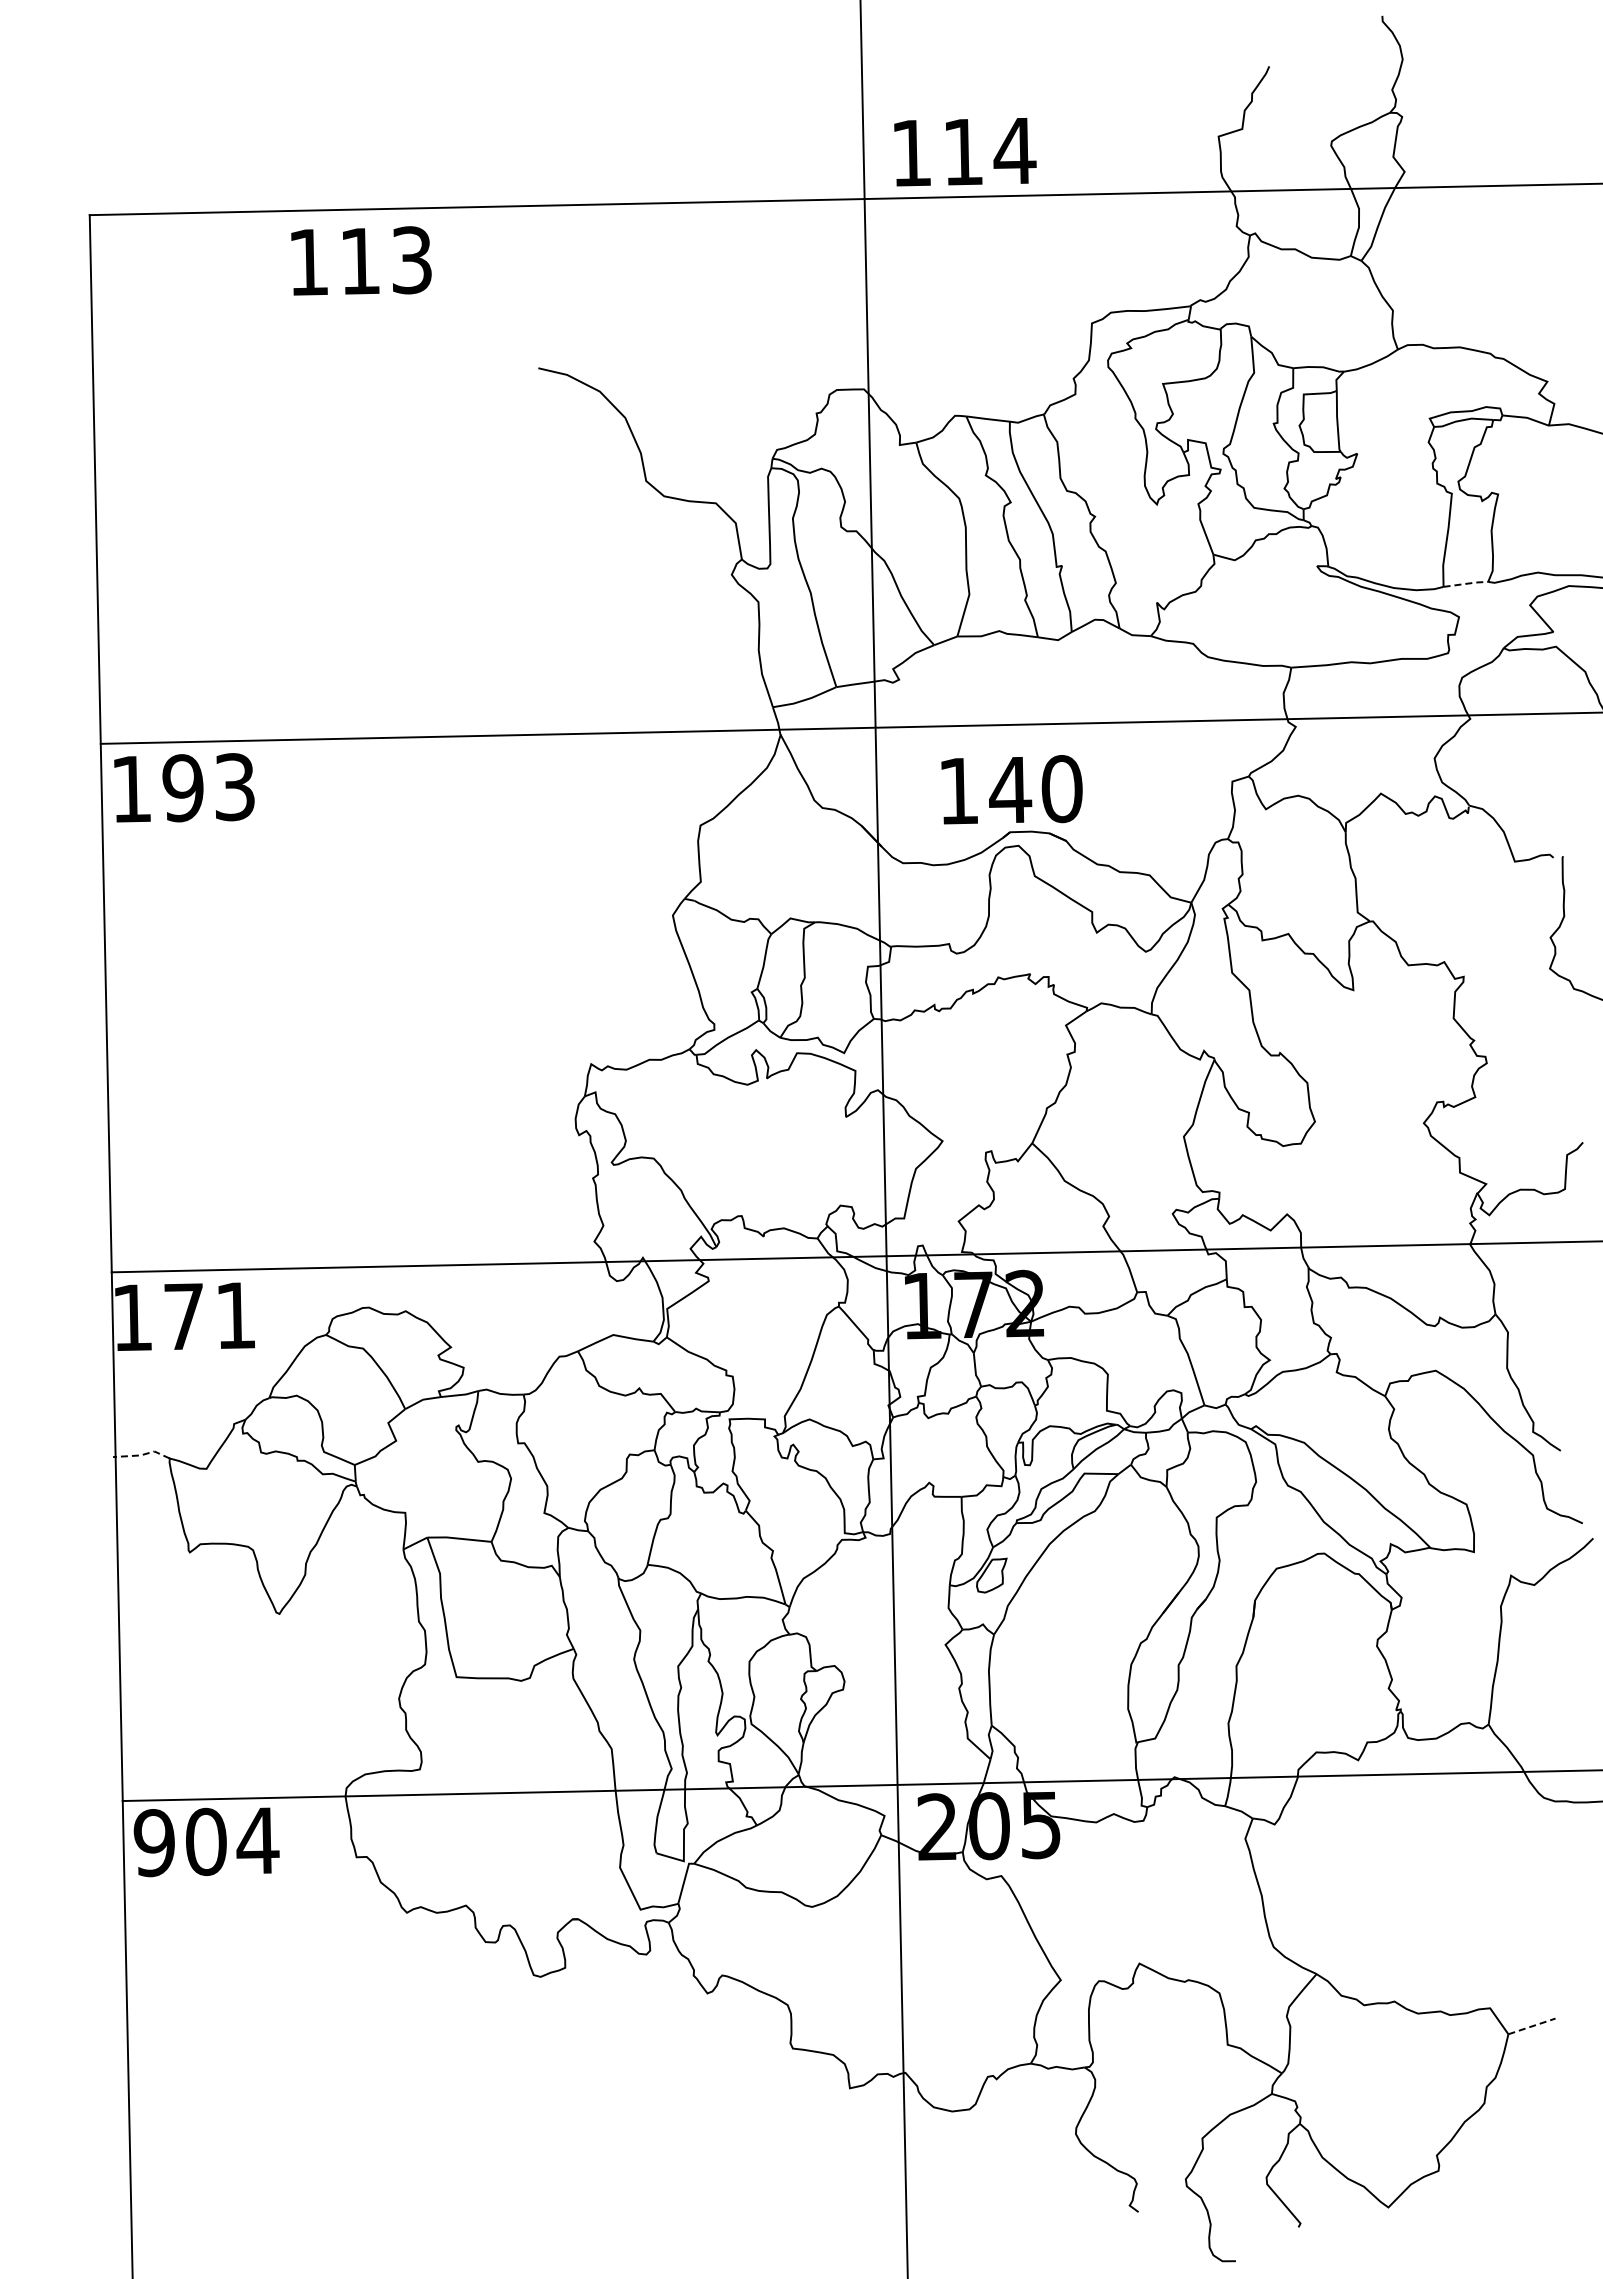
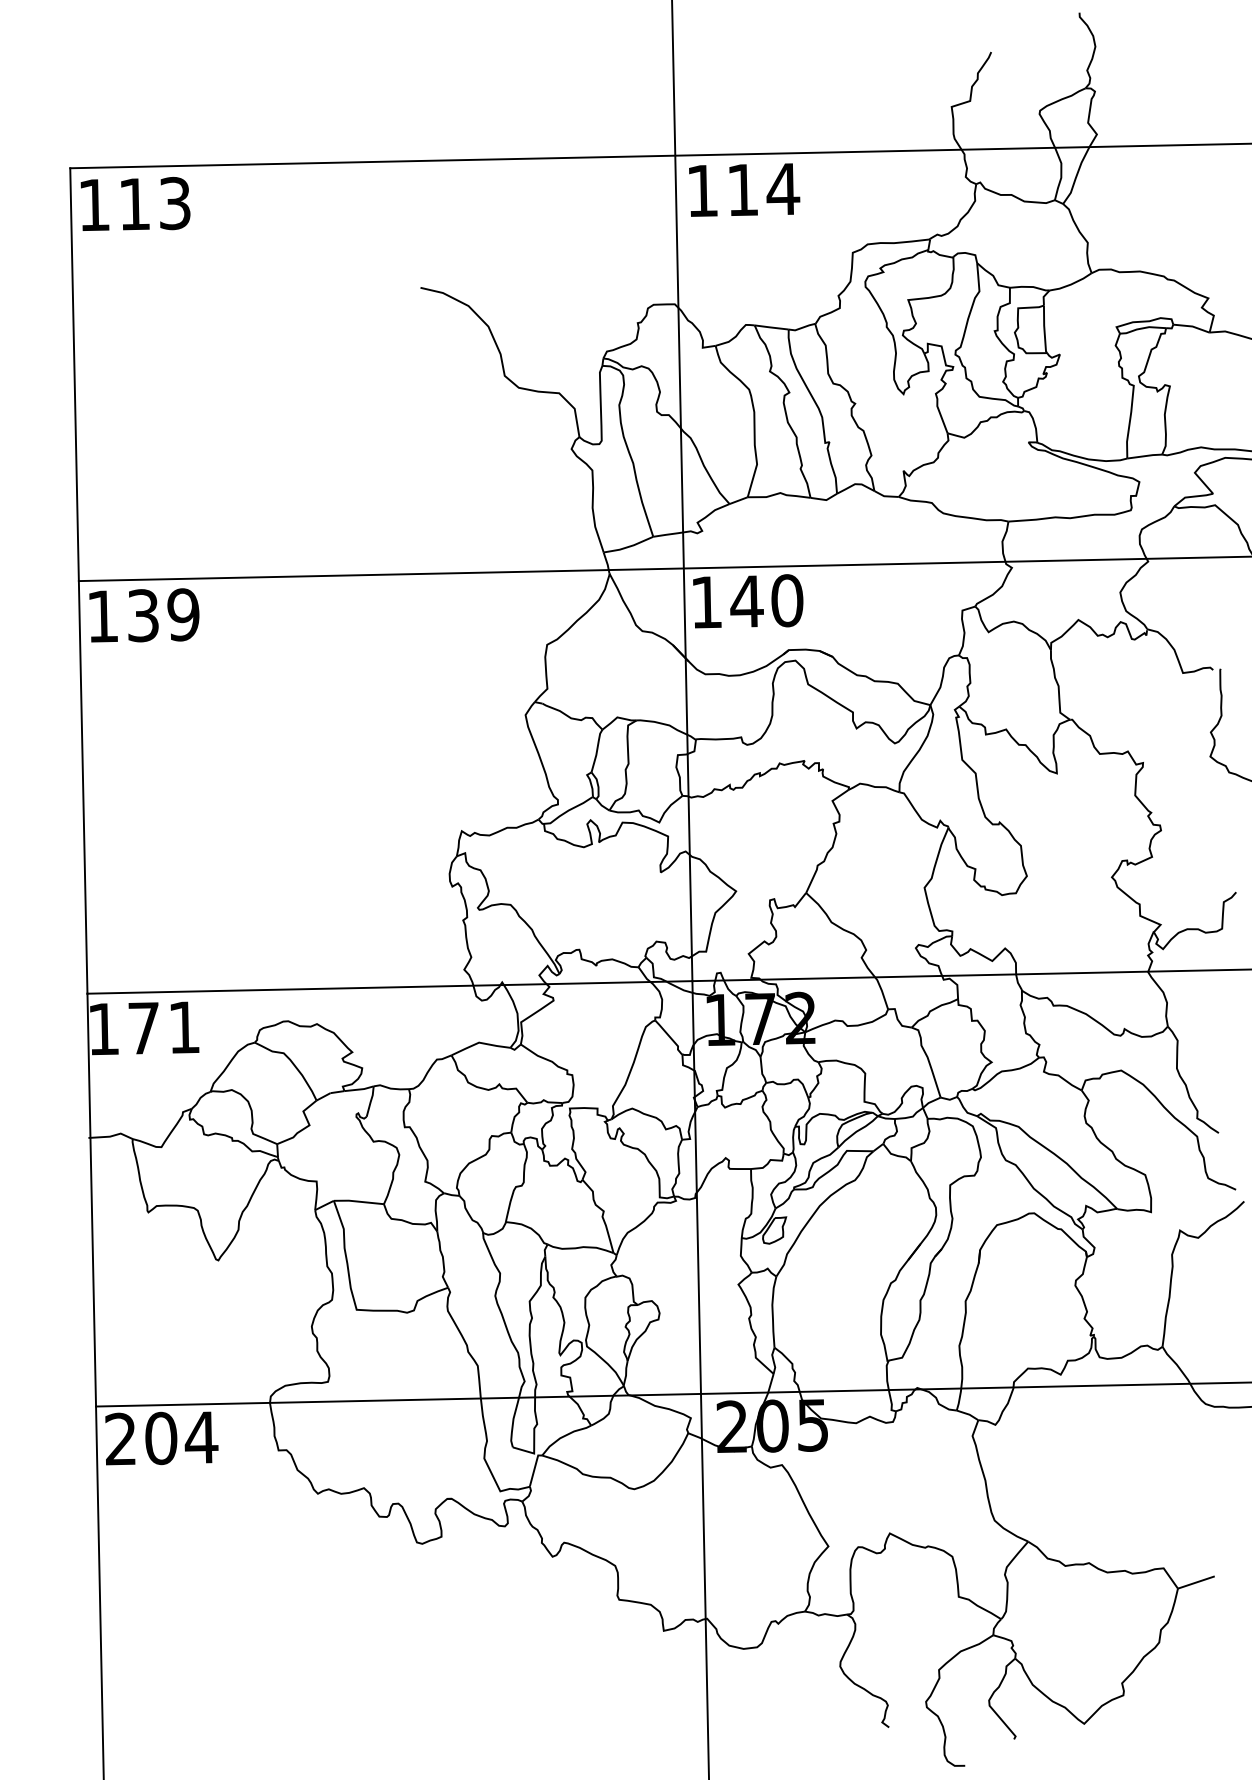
text: (965, 152) -> (744, 190), moved
text: (361, 260) -> (135, 203), moved
line: (1466, 583) -> (1145, 455), dashed -> solid
text: (208, 787) -> (162, 615), 193 -> 139
text: (1011, 789) -> (747, 601), moved
line: (142, 1454) -> (111, 1135), dashed -> solid
text: (153, 1843) -> (120, 1439), 904 -> 204
line: (1531, 2026) -> (1195, 1582), dashed -> solid

